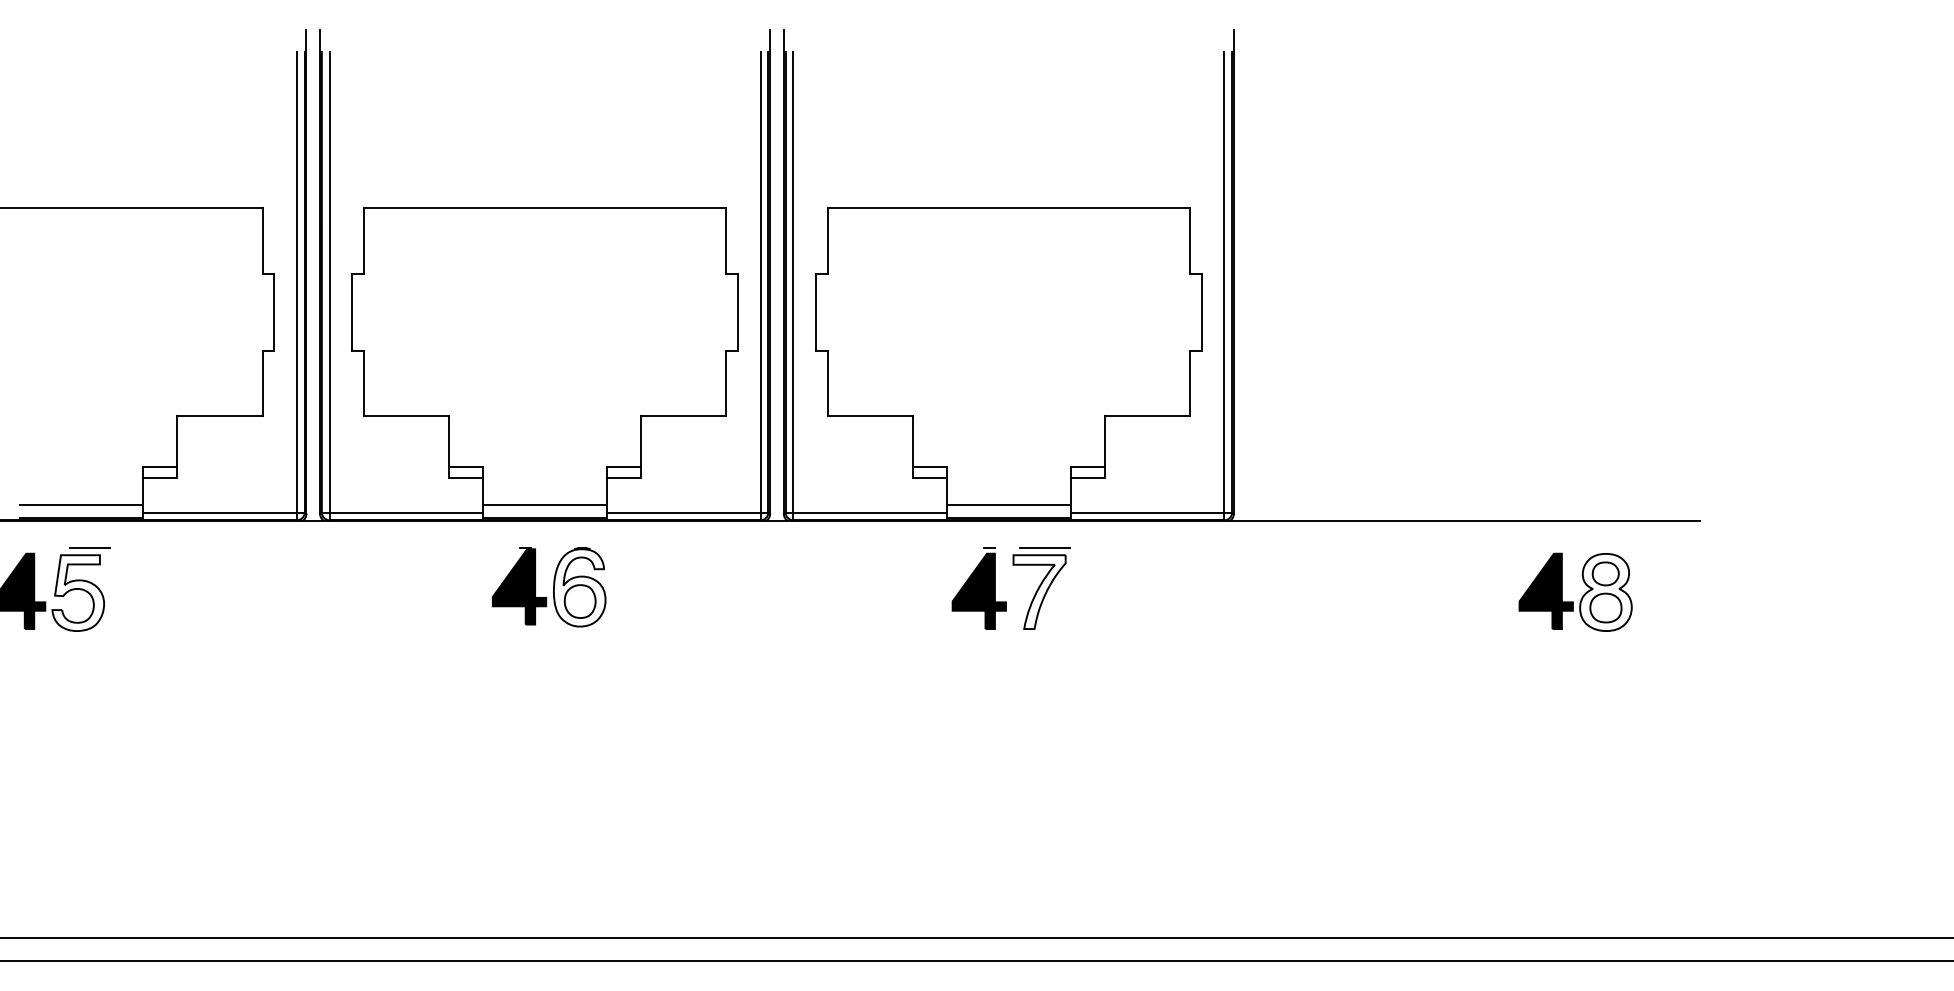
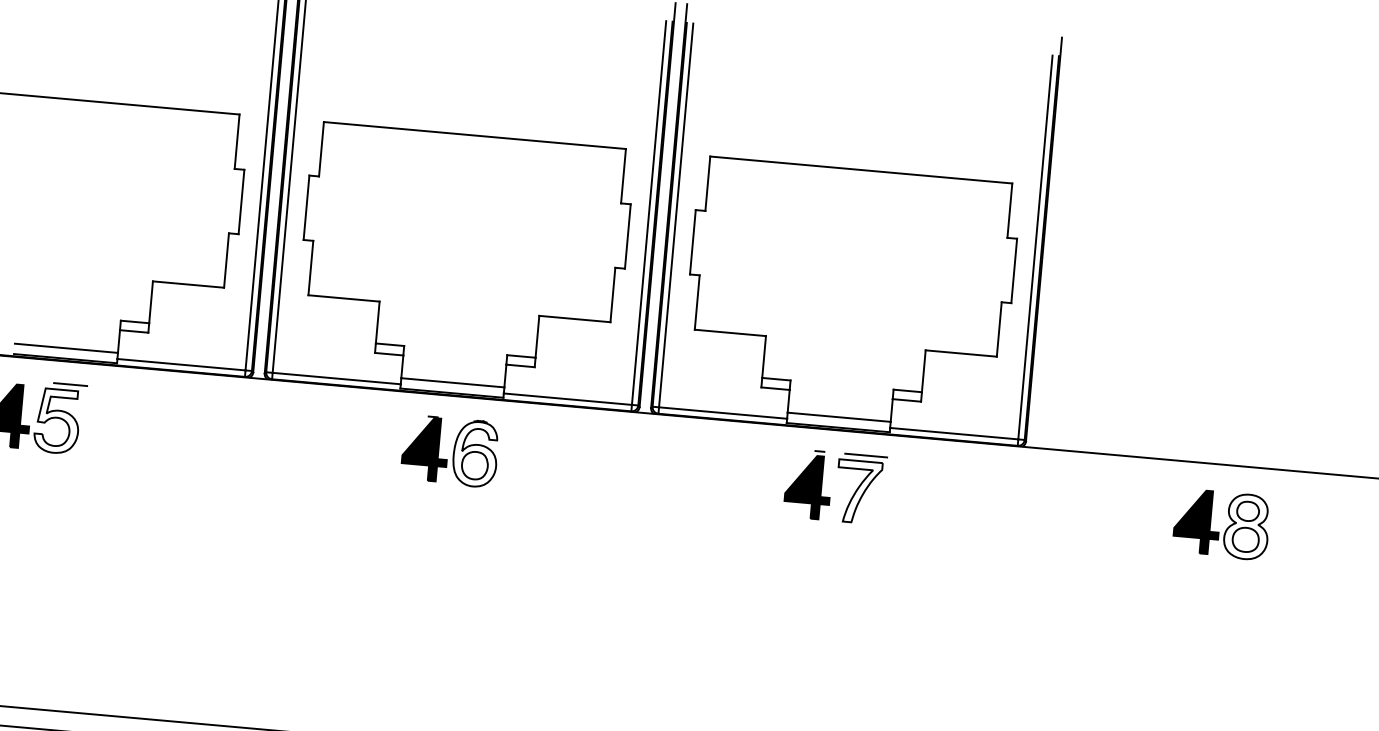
part: (1582, 595) -> (1227, 527), moved

